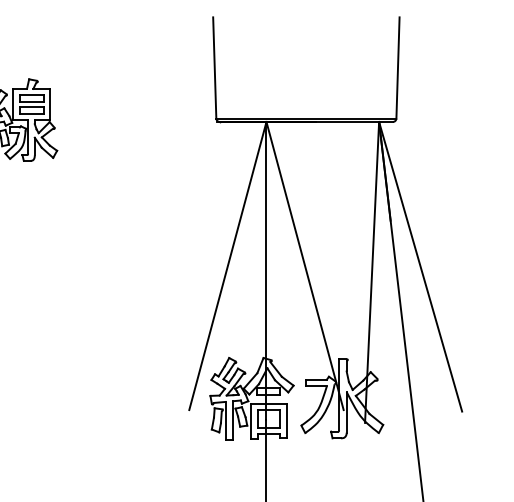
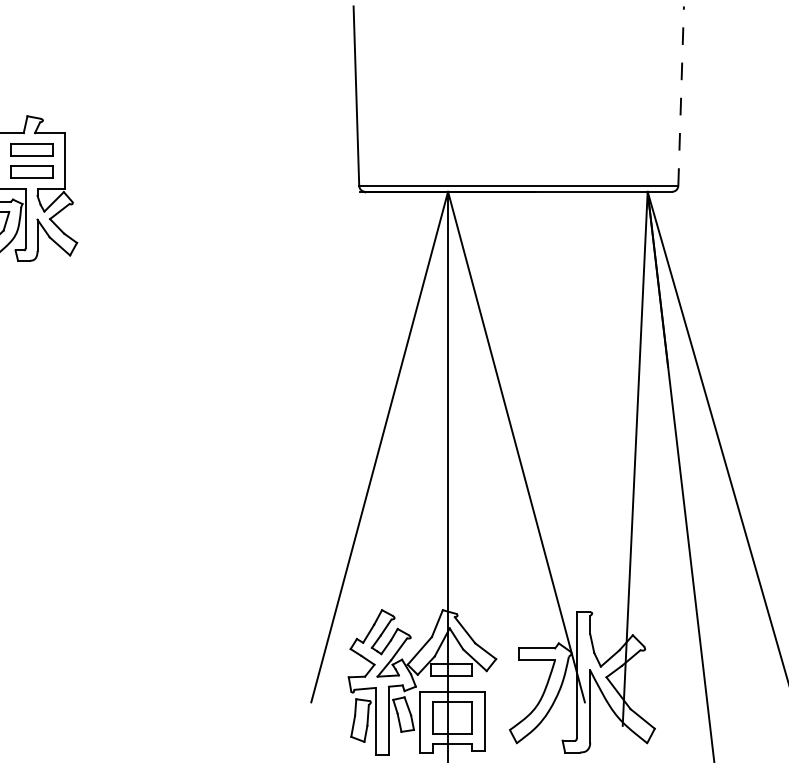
line: (397, 67) -> (680, 95), solid -> dashed

